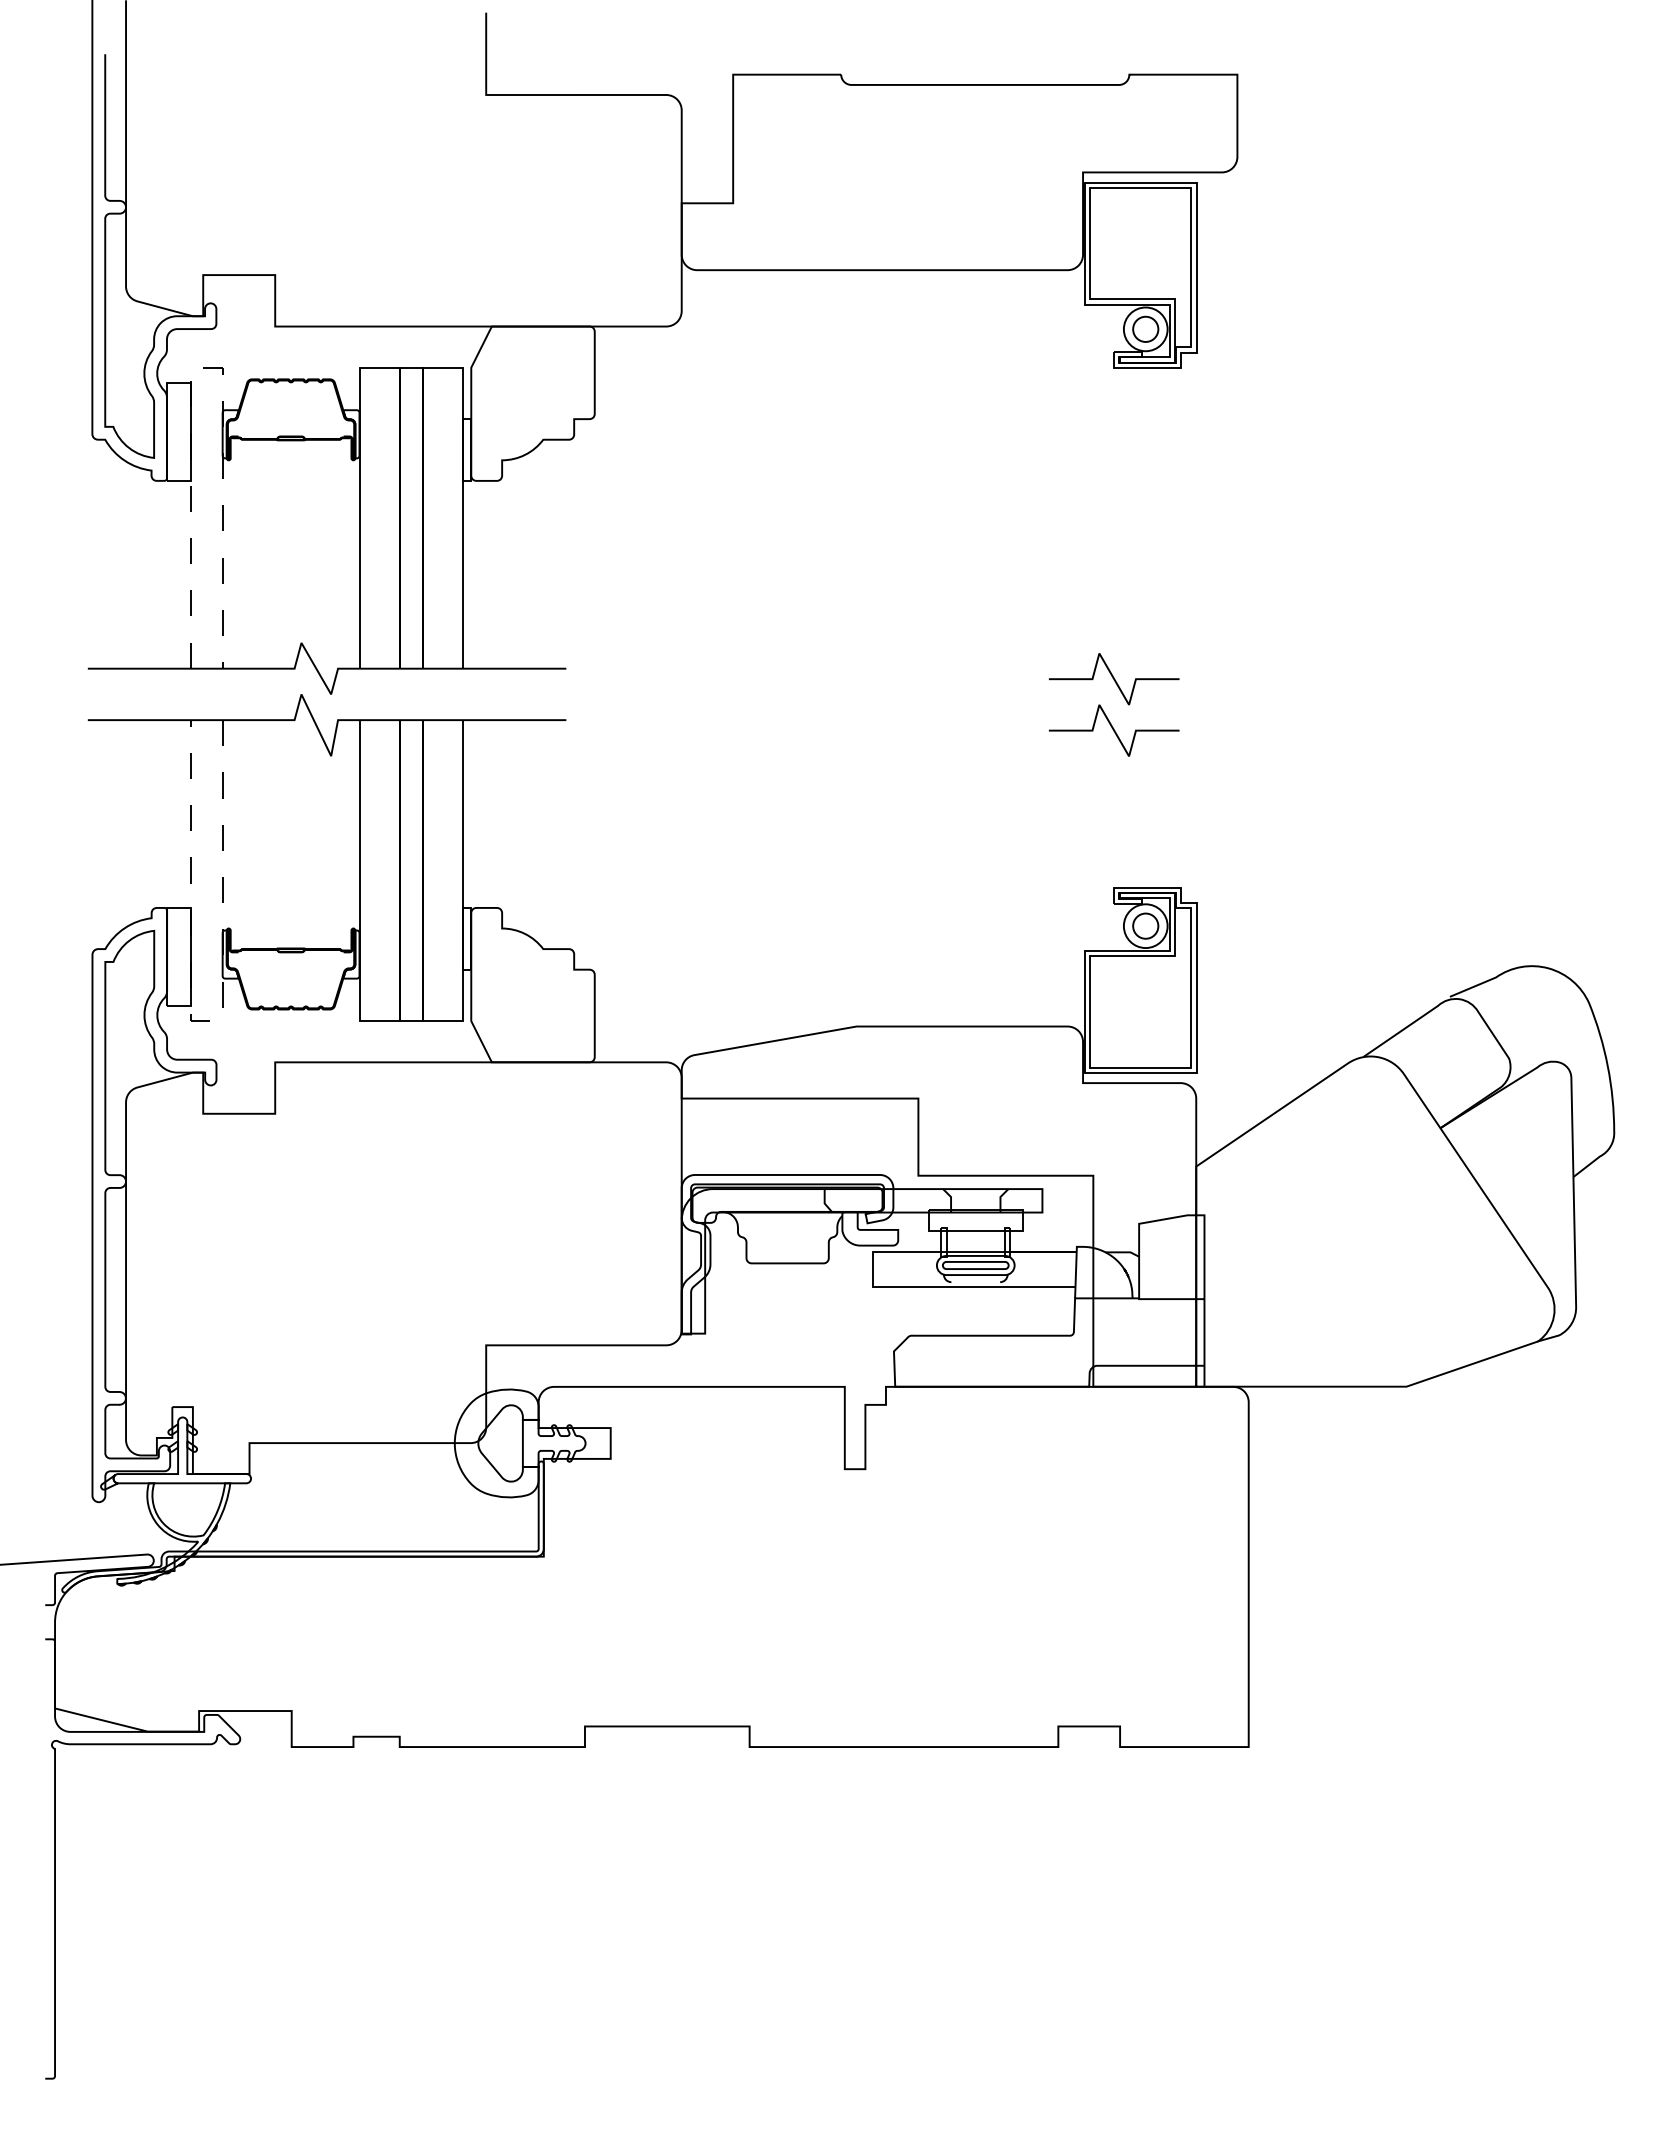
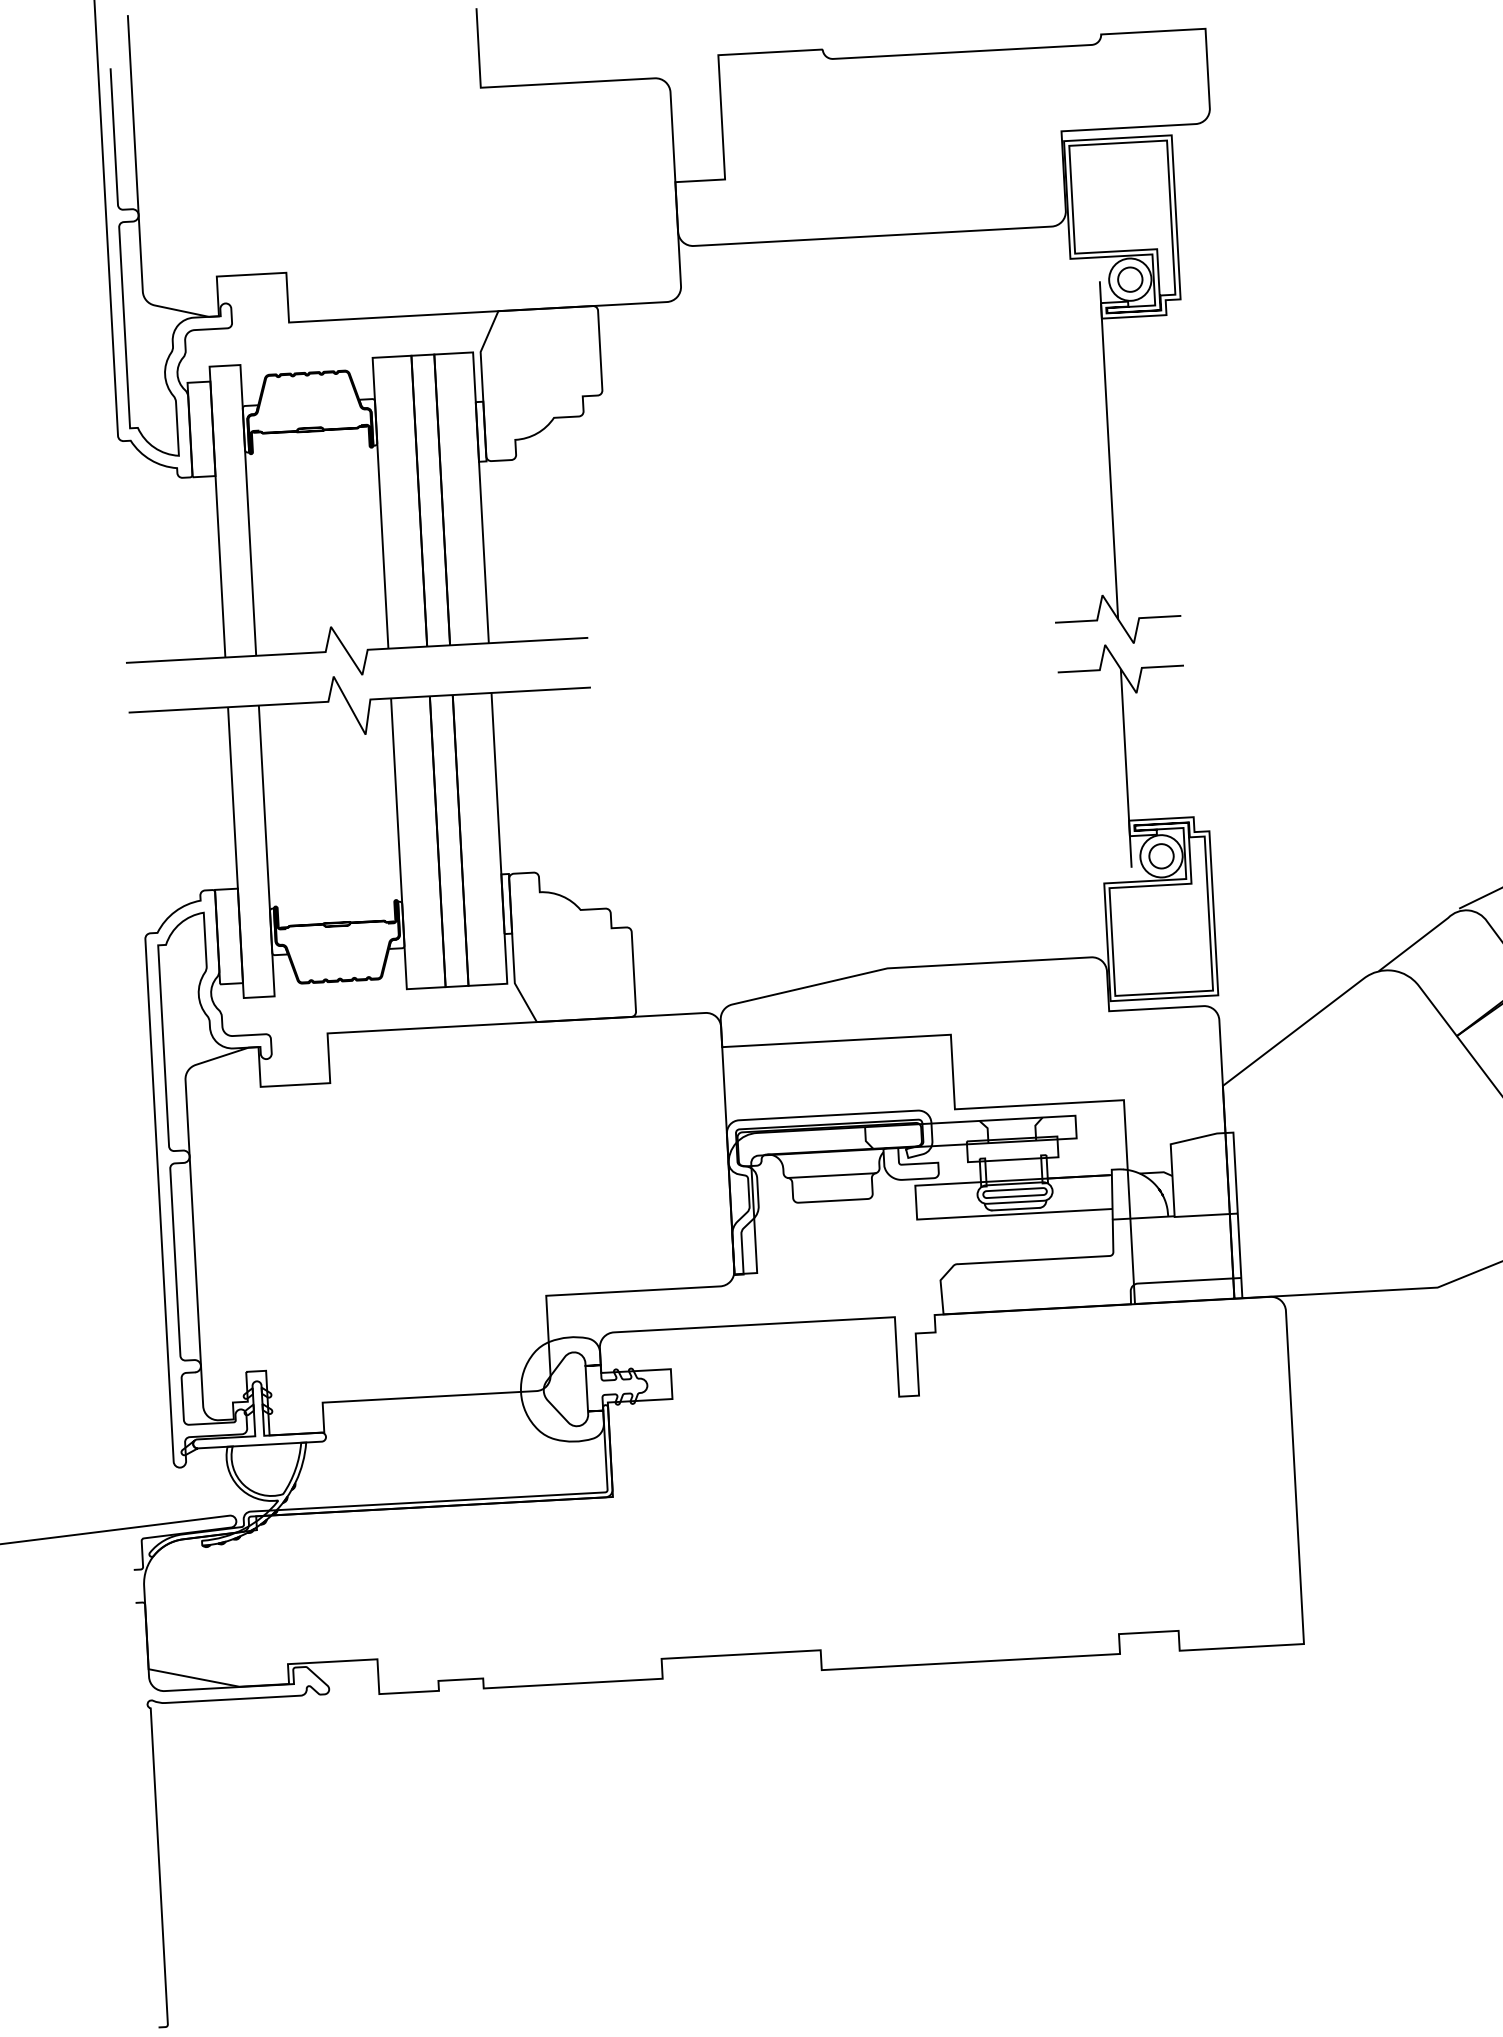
line: (206, 367) -> (224, 365), dashed -> solid
line: (1114, 504) -> (1109, 450), added
line: (1114, 833) -> (1126, 768), added
line: (206, 1021) -> (259, 997), dashed -> solid
line: (787, 1237) -> (831, 1175), added
line: (975, 1282) -> (1015, 1209), added

